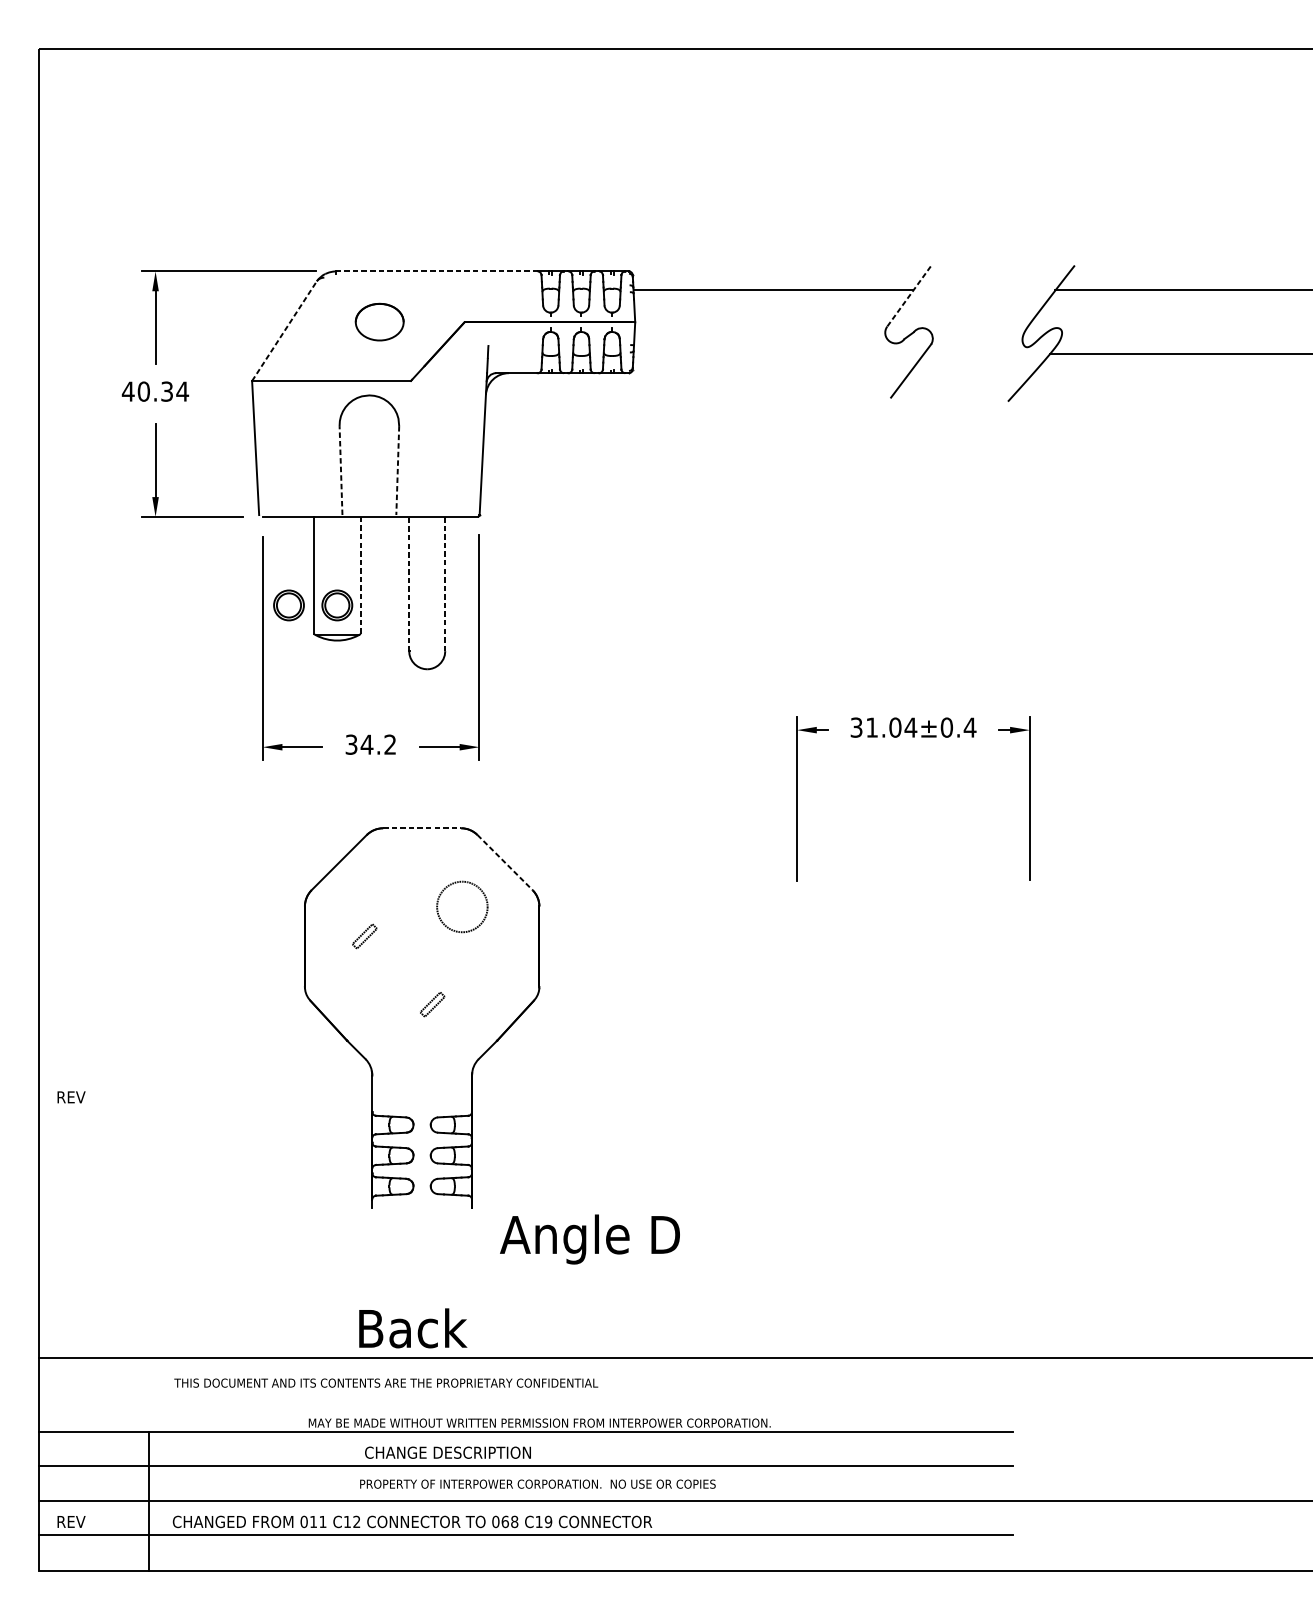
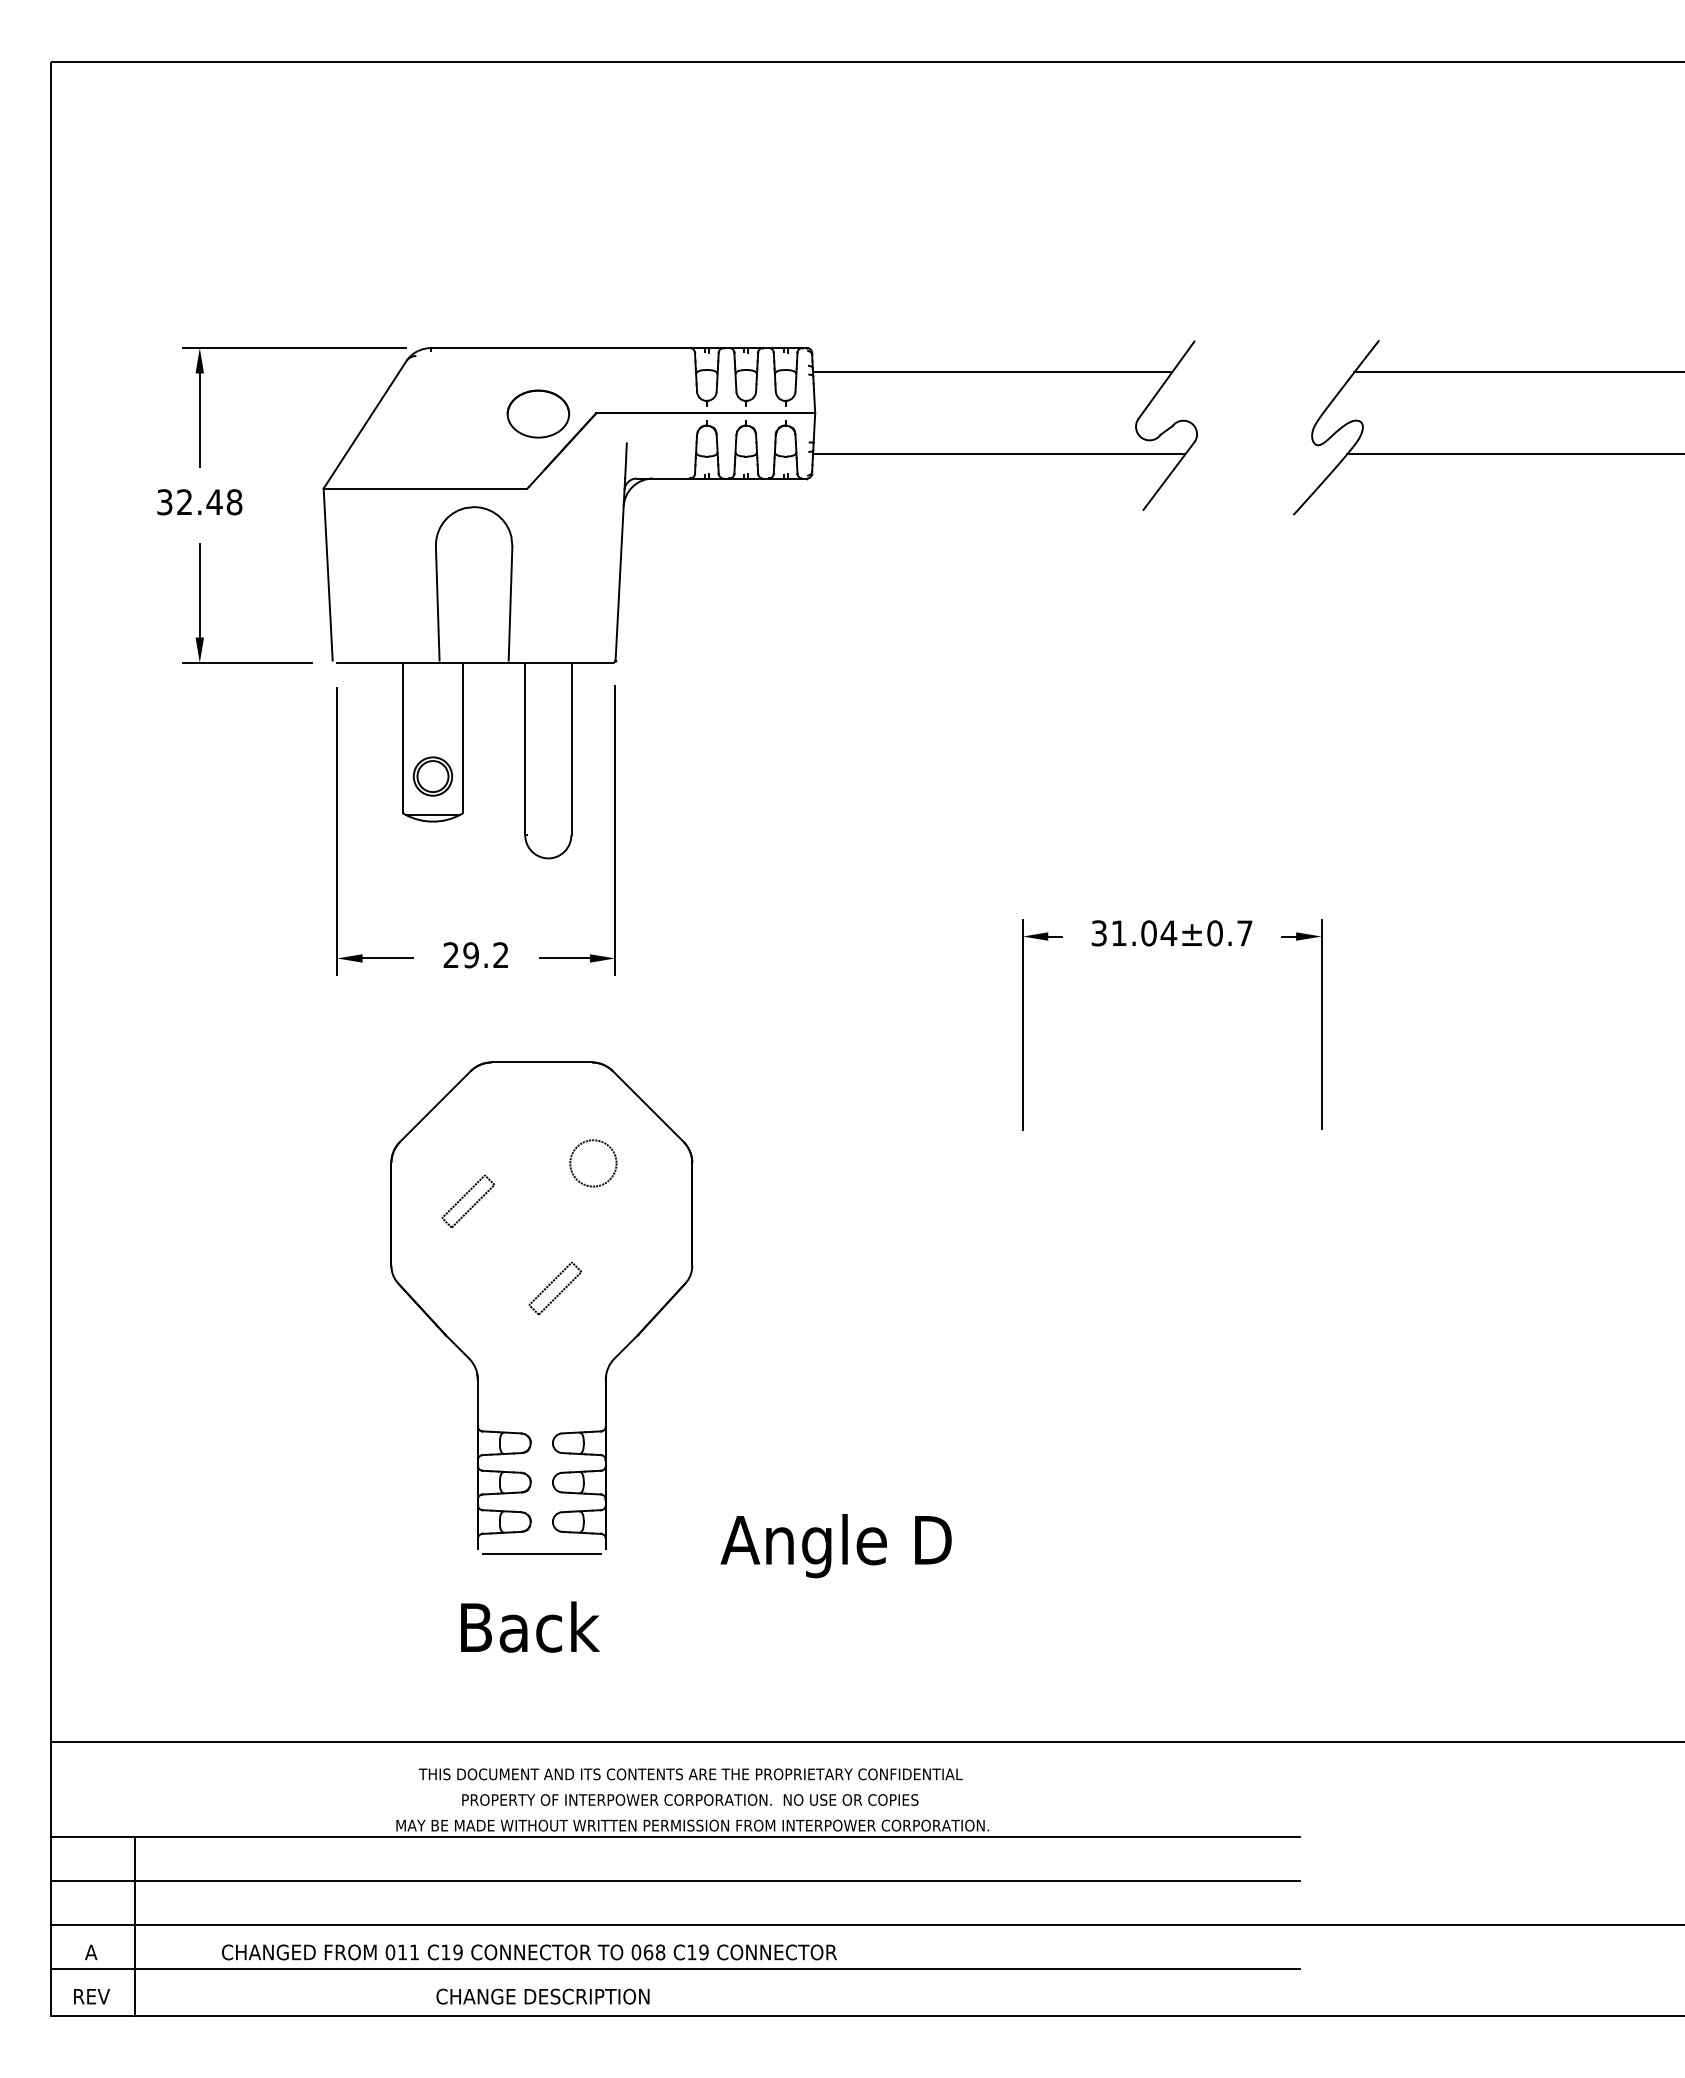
line: (436, 271) -> (560, 348), dashed -> solid
line: (909, 296) -> (1166, 380), dashed -> solid
part: (379, 321) -> (538, 413), moved
line: (284, 331) -> (365, 424), dashed -> solid
line: (778, 354) -> (999, 454), added
text: (155, 391) -> (199, 502), 40.34 -> 32.48
line: (340, 469) -> (437, 602), dashed -> solid
line: (397, 470) -> (510, 603), dashed -> solid
line: (361, 575) -> (463, 738), dashed -> solid
line: (445, 583) -> (571, 748), dashed -> solid
line: (409, 584) -> (525, 749), dashed -> solid
part: (288, 605) -> (370, 776), removed
text: (969, 726) -> (1244, 932), 31.04±0.4 -> 31.04±0.7
text: (359, 744) -> (461, 955), 34.2 -> 29.2
line: (422, 828) -> (542, 1062), dashed -> solid
line: (505, 862) -> (648, 1106), dashed -> solid
circle: (462, 907) -> (593, 1163), size x0.71
part: (364, 935) -> (467, 1200), size x1.67
part: (432, 1004) -> (554, 1288), size x1.67
text: (71, 1097) -> (91, 1996), moved
line: (421, 1211) -> (541, 1553), added
text: (589, 1239) -> (835, 1546), moved
text: (413, 1327) -> (530, 1626), moved
text: (386, 1383) -> (690, 1774), moved
text: (447, 1452) -> (542, 1996), moved
text: (538, 1483) -> (690, 1799), moved
line: (148, 1500) -> (134, 1925), moved
text: (71, 1521) -> (91, 1952), REV -> A
text: (356, 1521) -> (457, 1952), C12 -> C19

